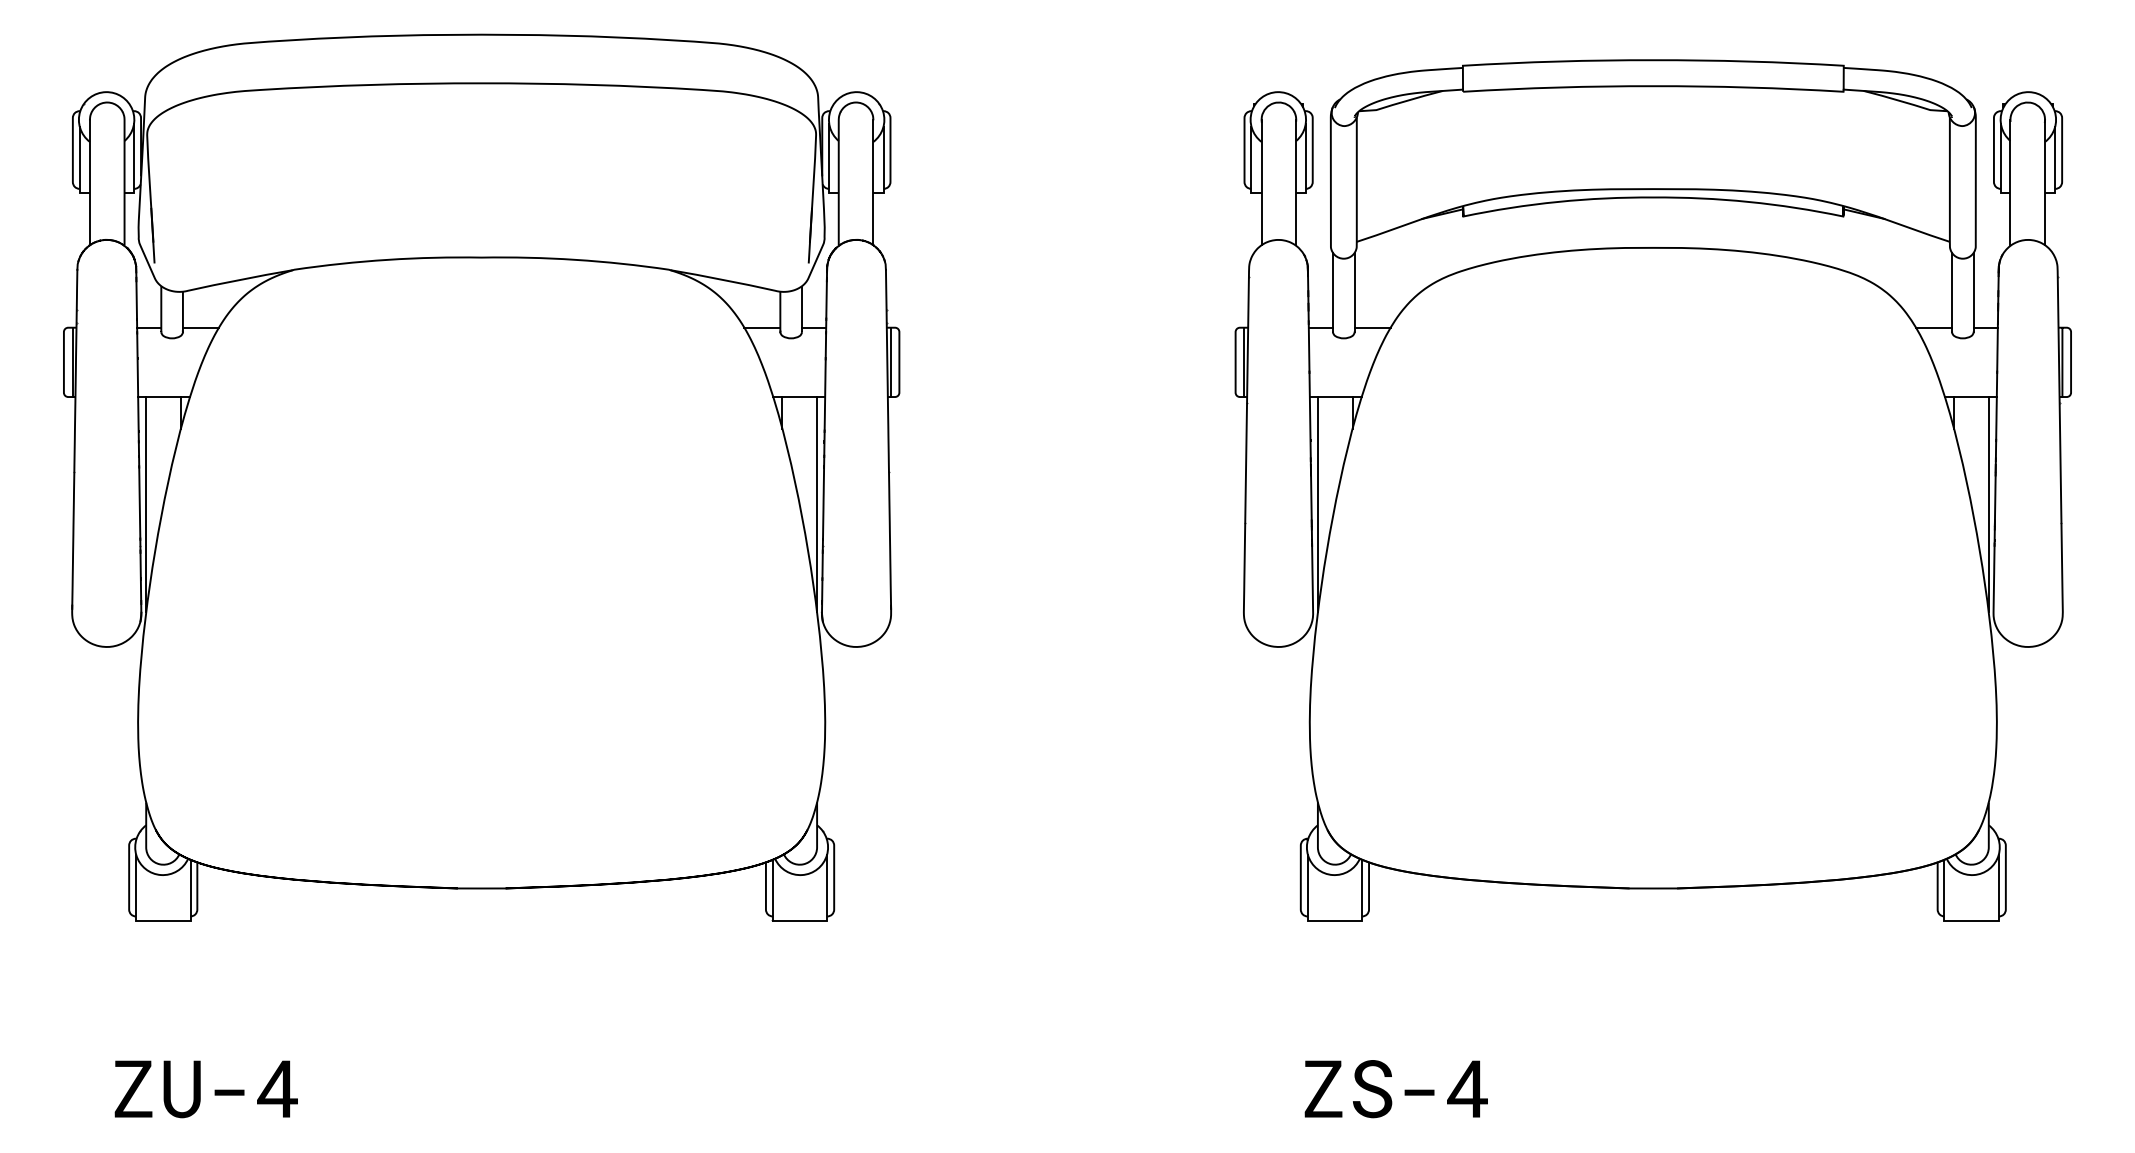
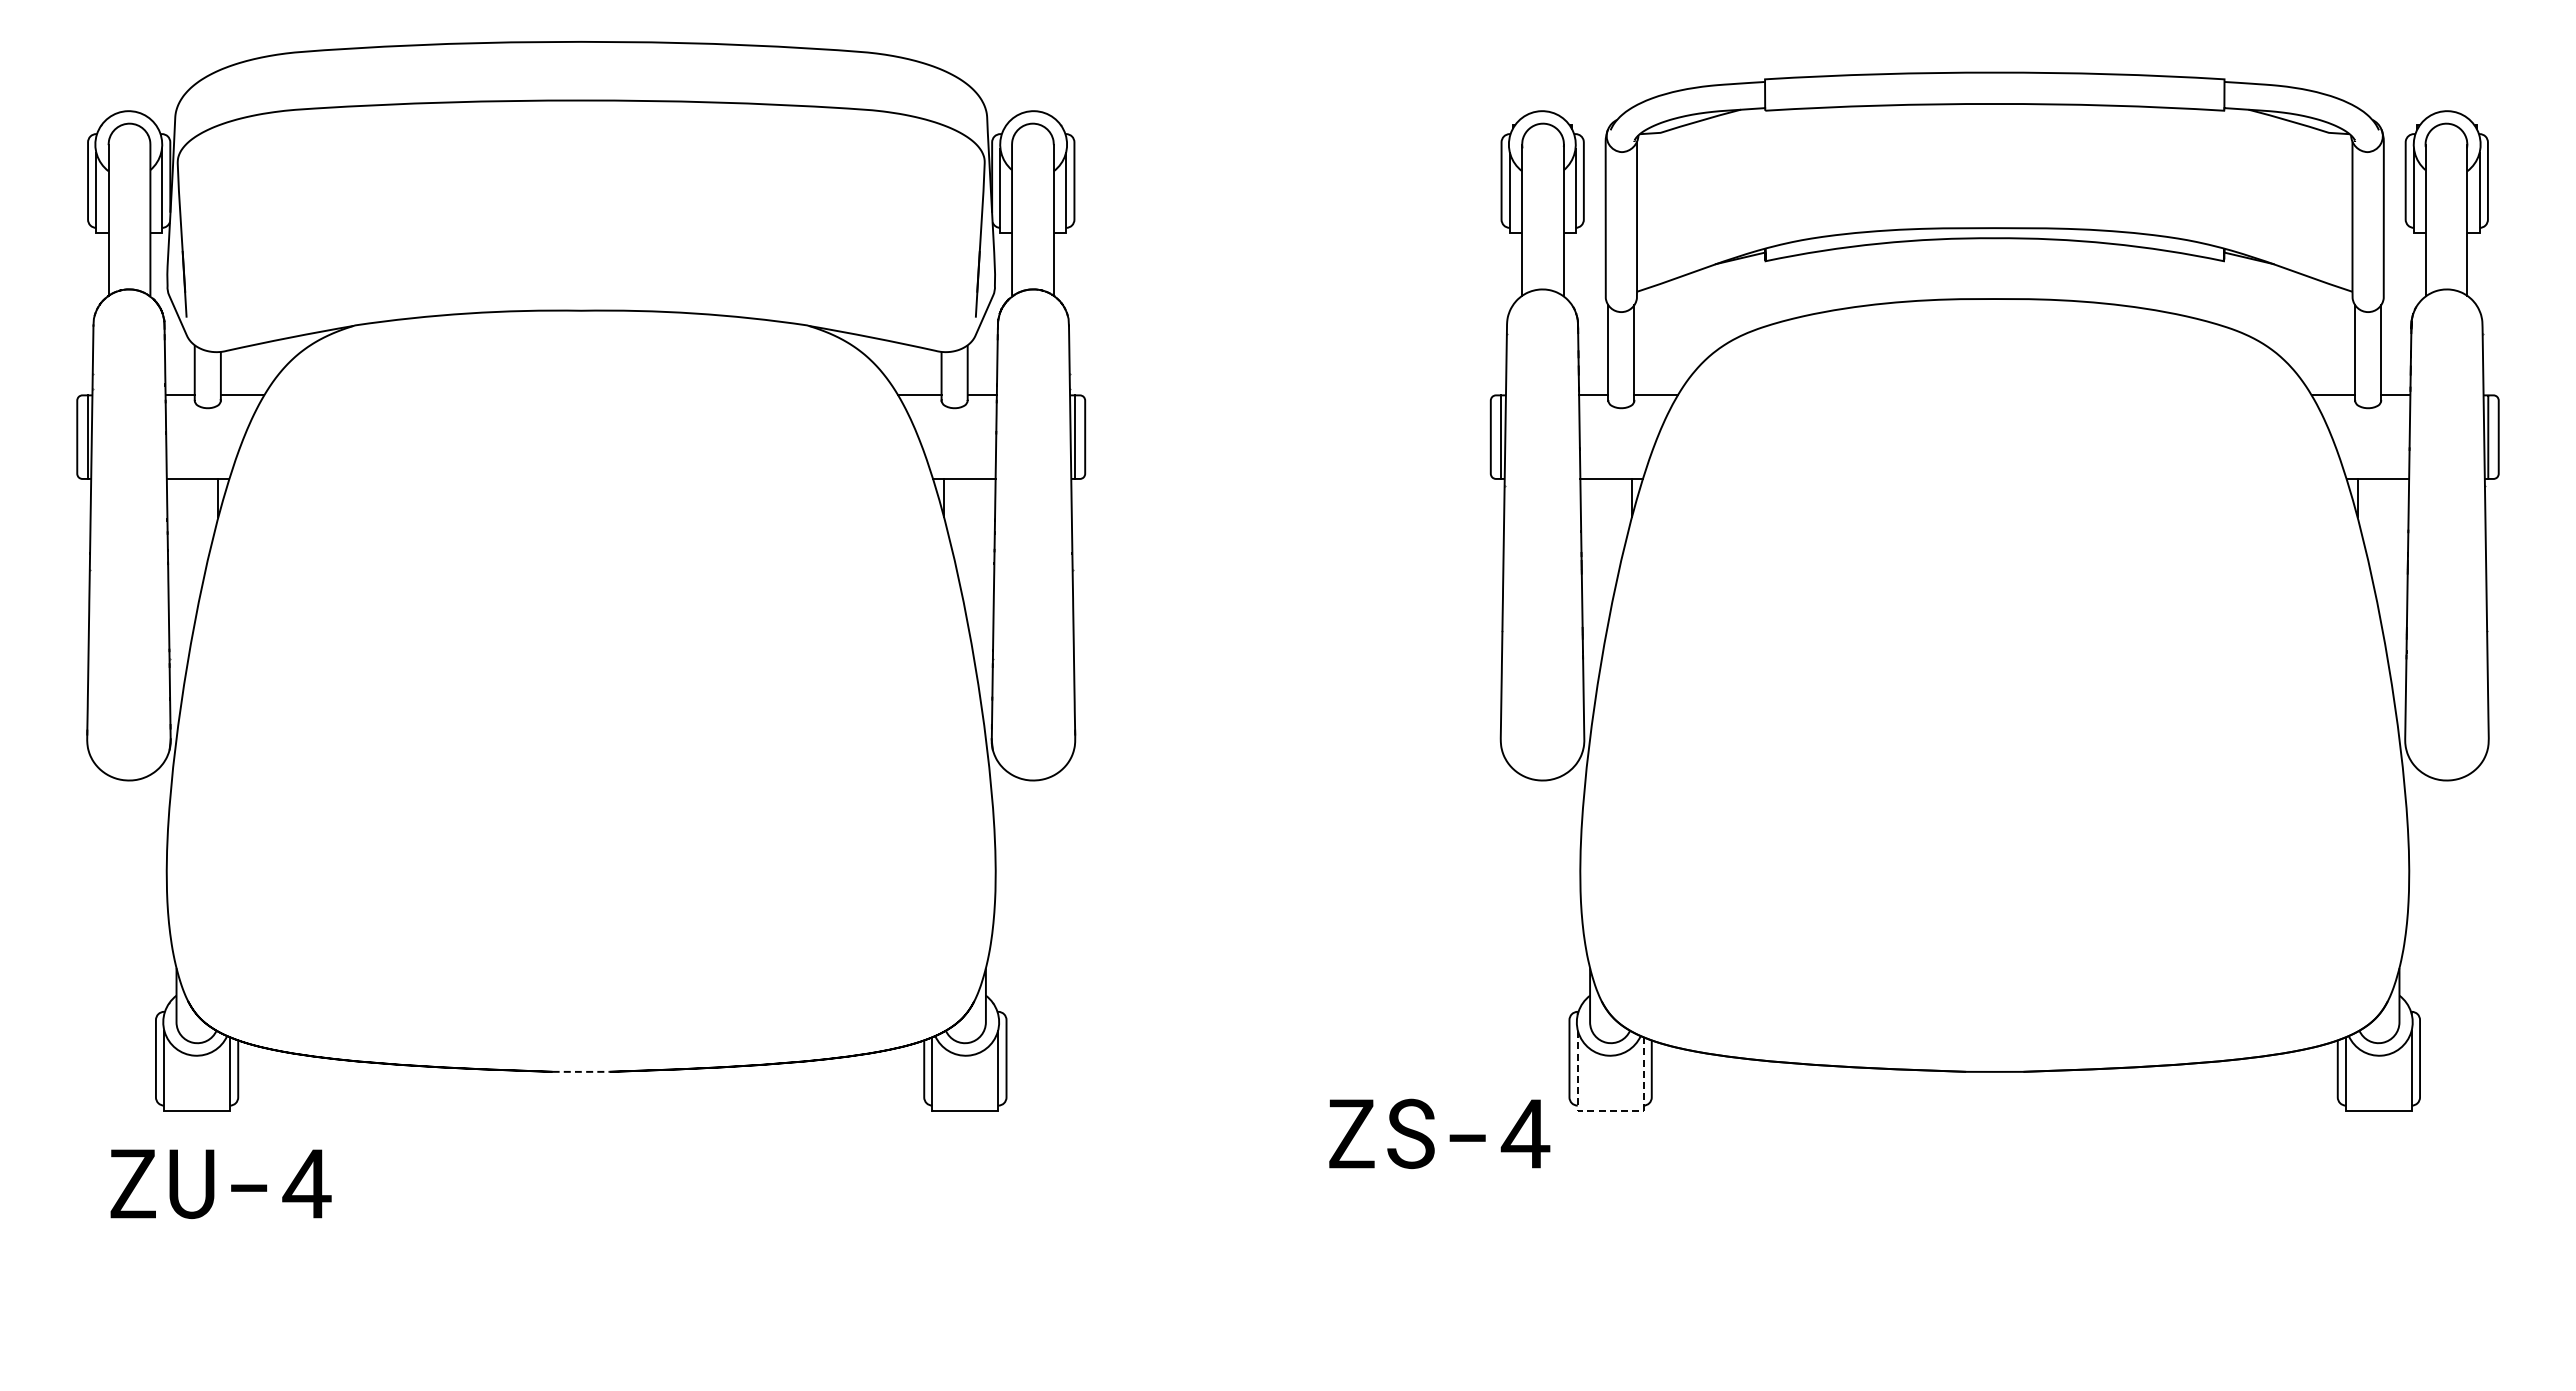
line: (146, 504) -> (176, 608), removed
line: (816, 504) -> (985, 608), removed
line: (1318, 504) -> (1590, 608), removed
line: (1988, 504) -> (2399, 608), removed
line: (481, 888) -> (581, 1071), solid -> dashed
line: (1331, 921) -> (1606, 1111), solid -> dashed
text: (205, 1088) -> (220, 1183), moved
text: (1396, 1088) -> (1439, 1133), moved

